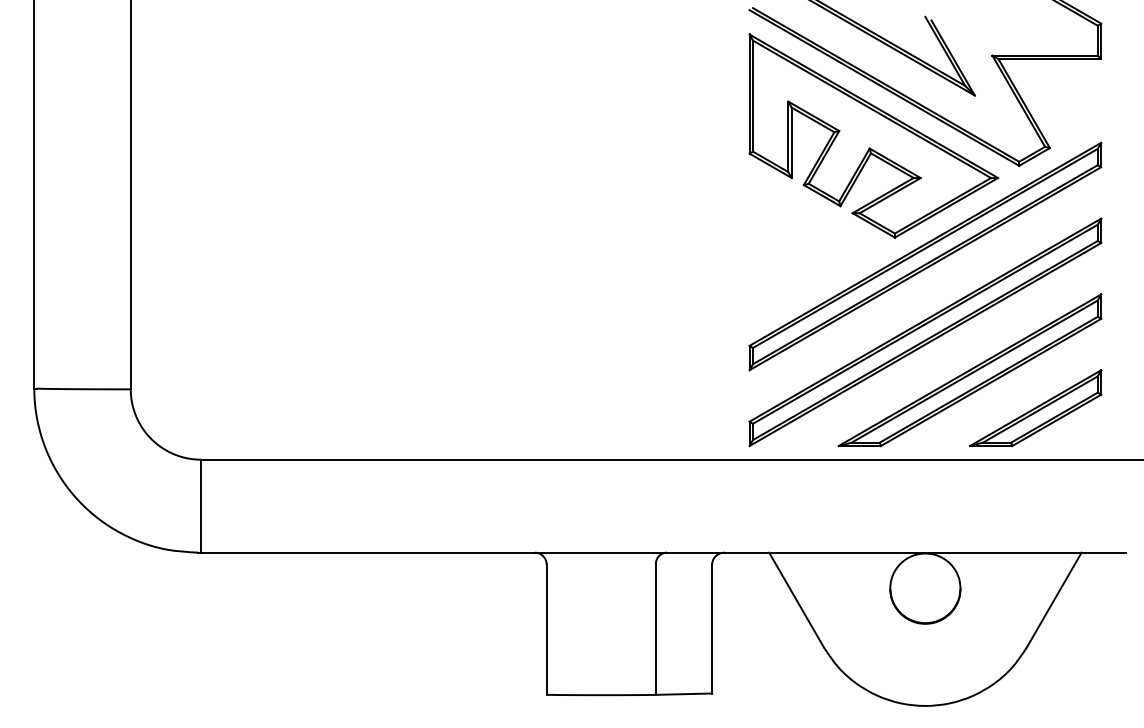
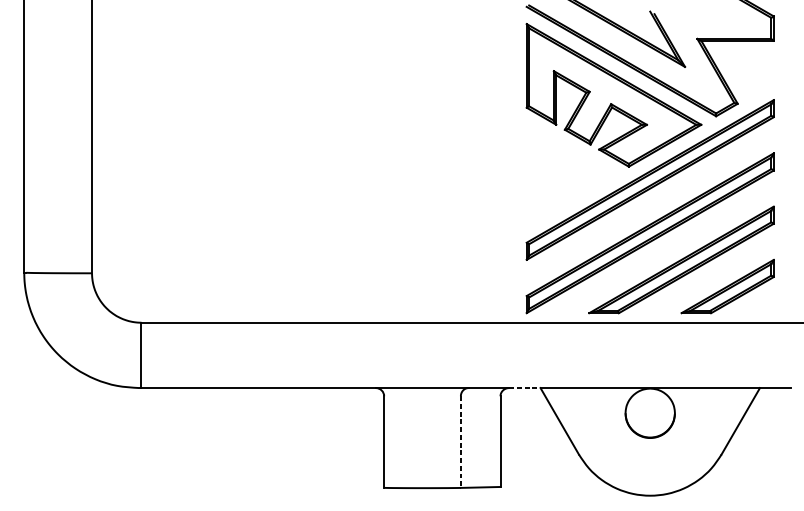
line: (747, 552) -> (525, 387), solid -> dashed
line: (655, 630) -> (460, 442), solid -> dashed

